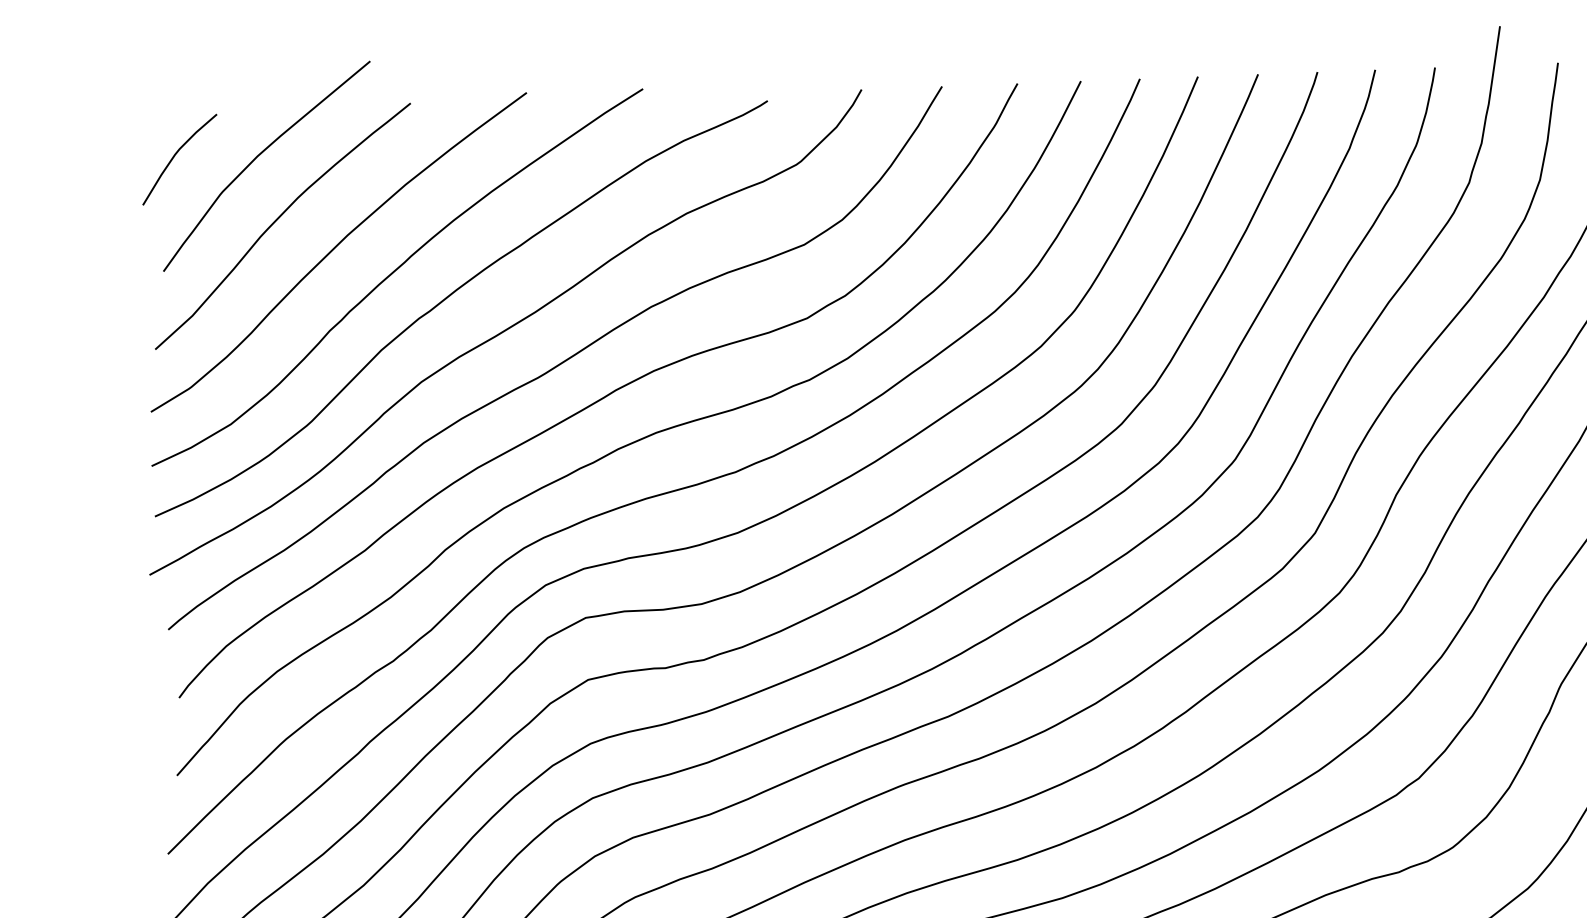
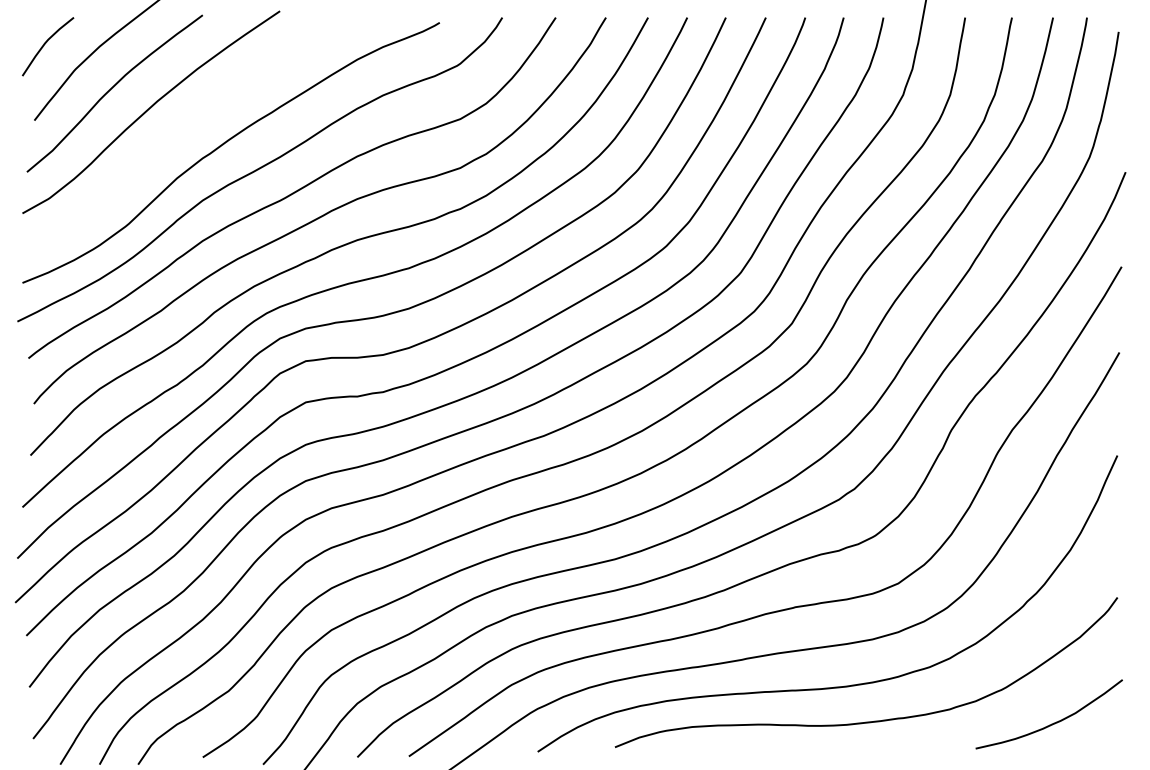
curve: (394, 273) -> (187, 127), removed

